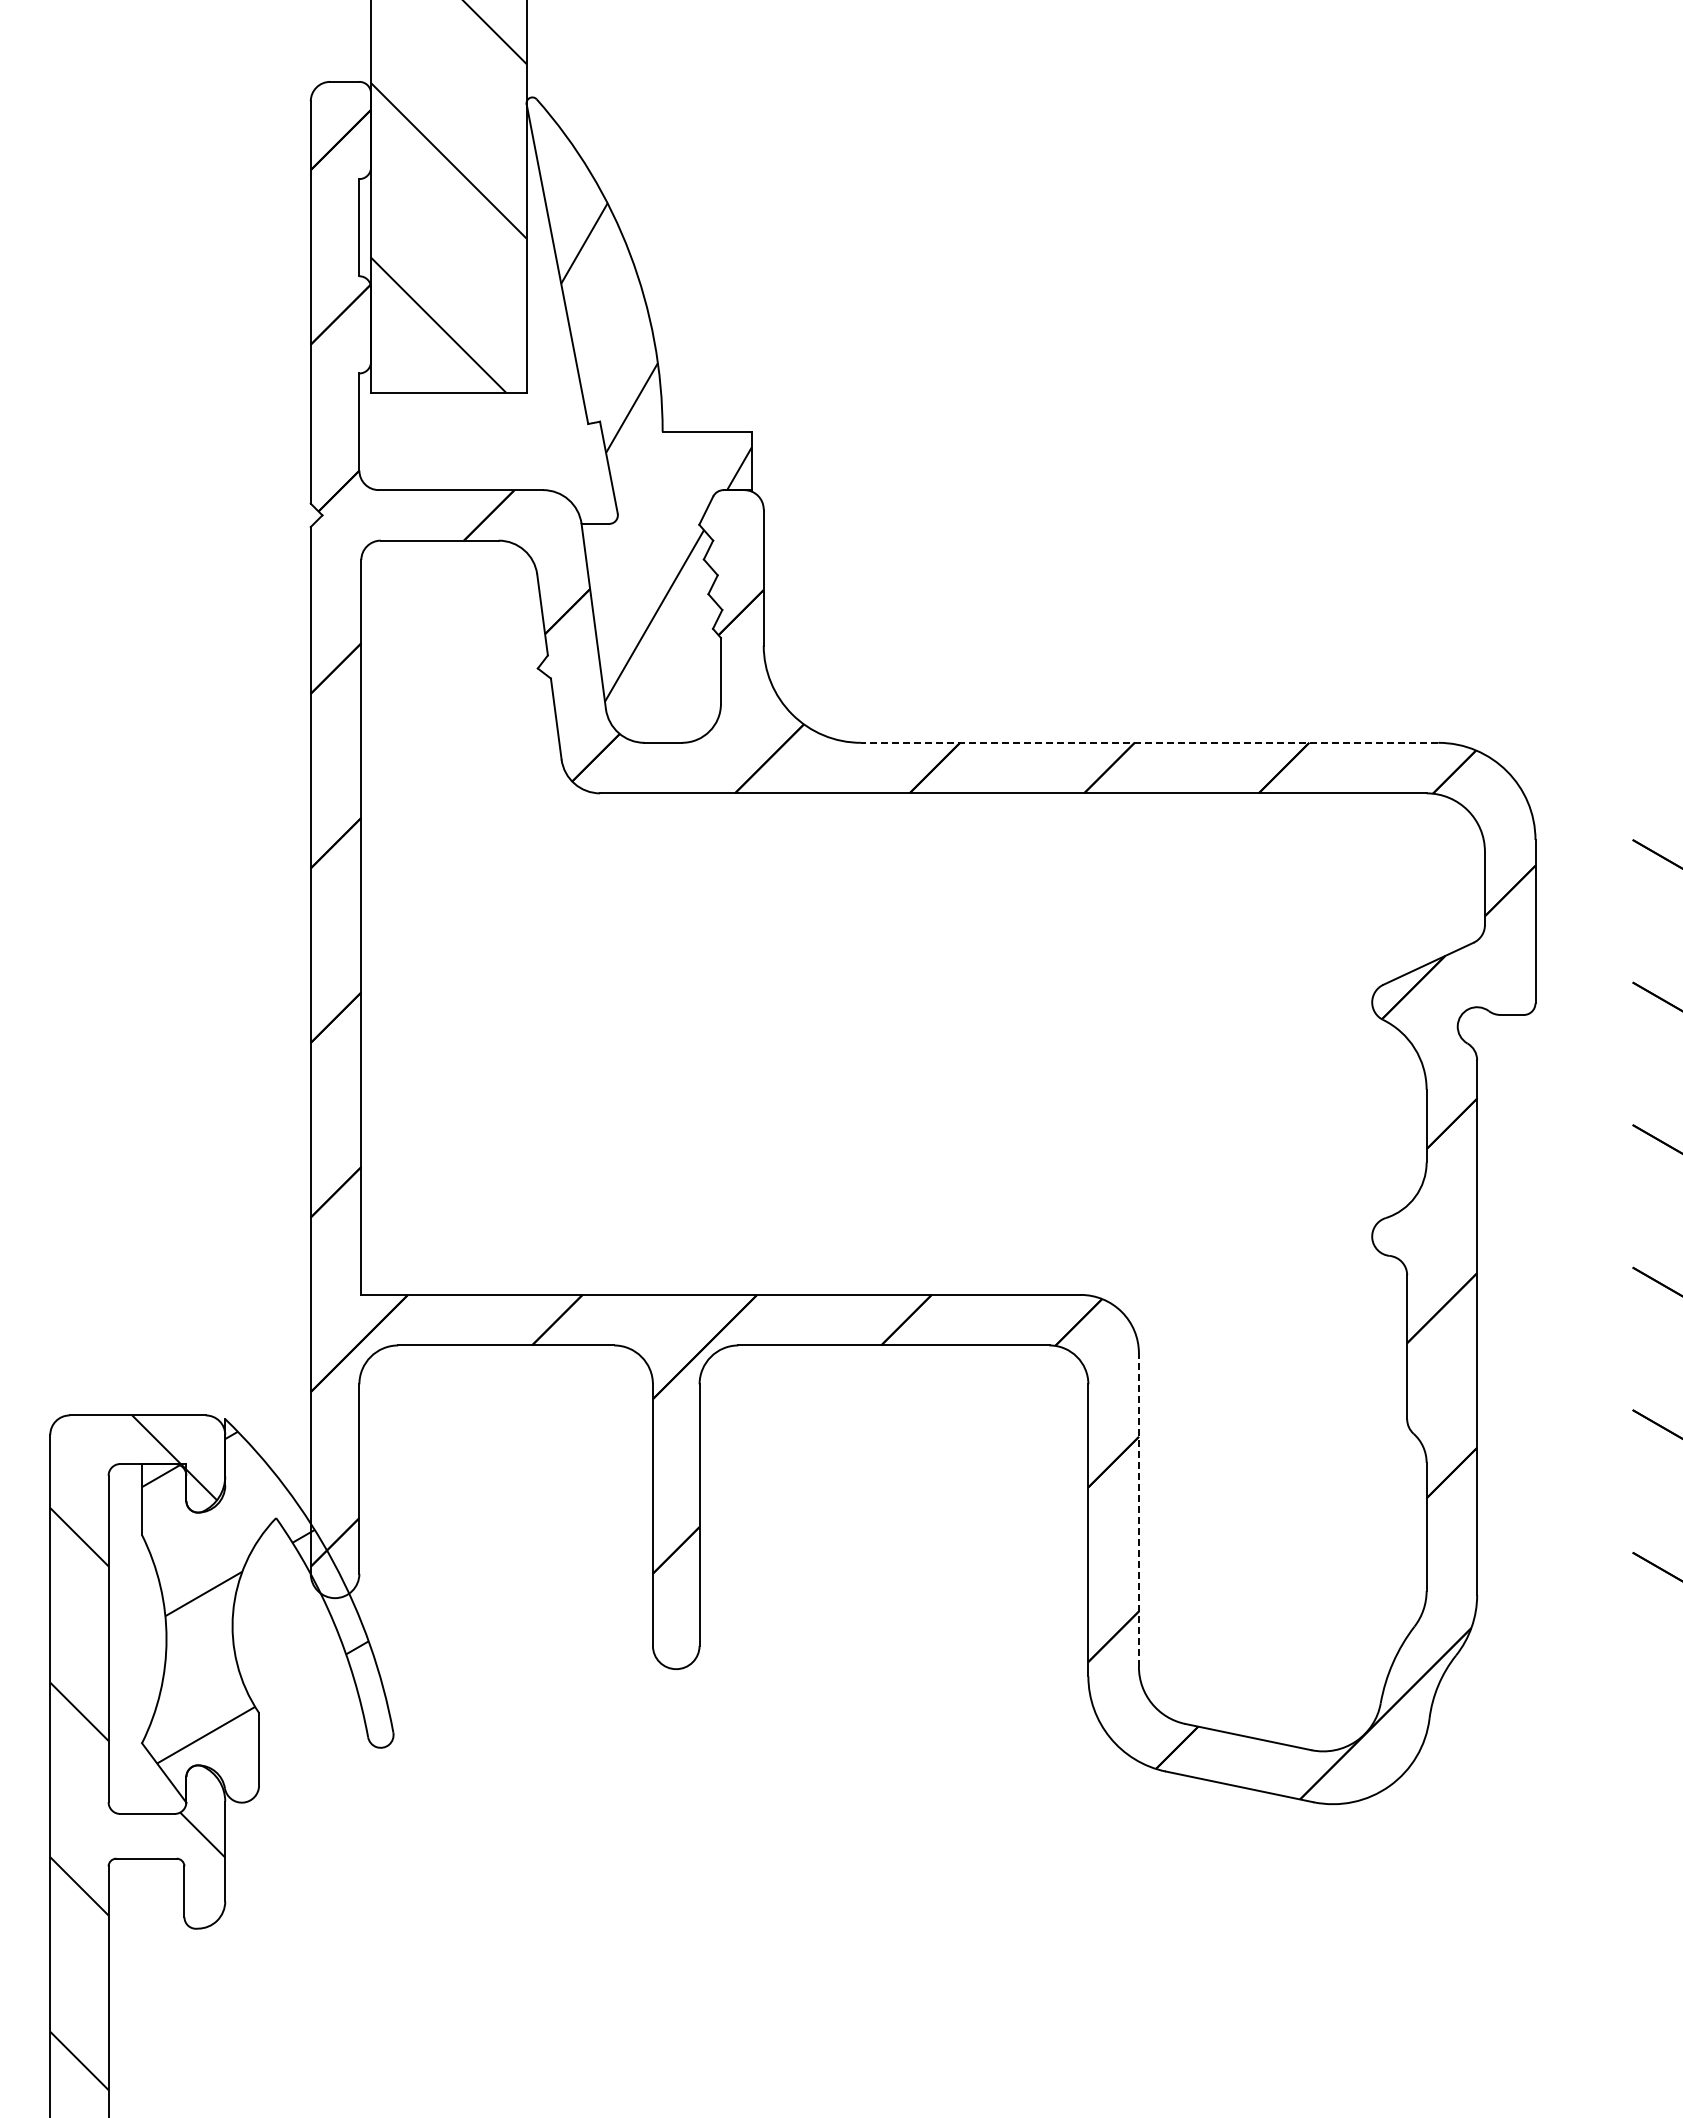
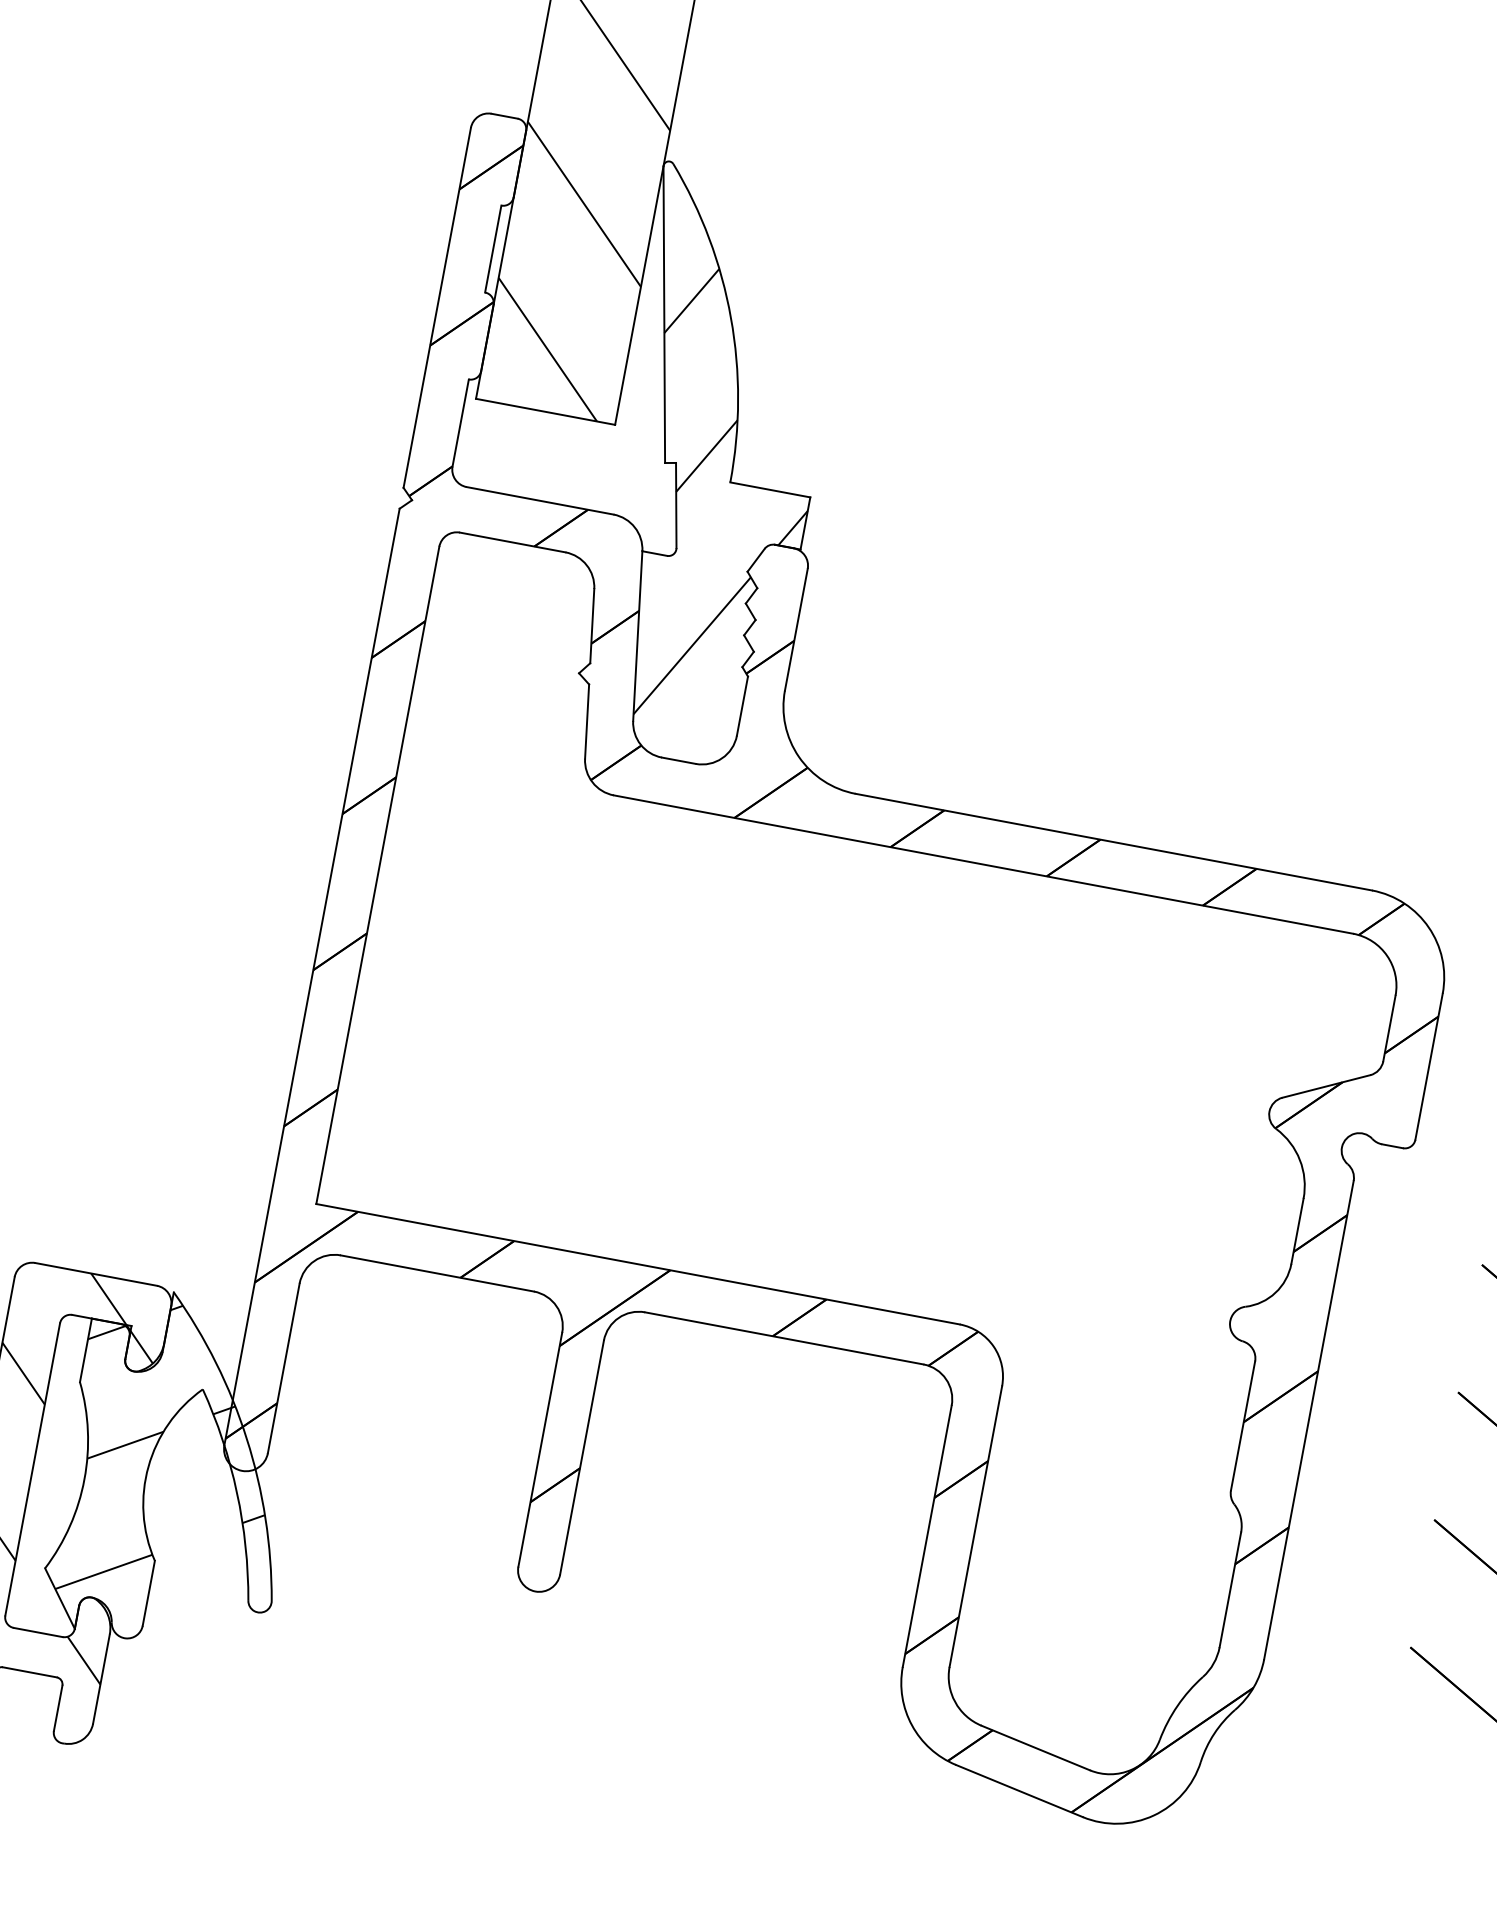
line: (1149, 742) -> (1113, 841), dashed -> solid
line: (1138, 1510) -> (975, 1526), dashed -> solid

